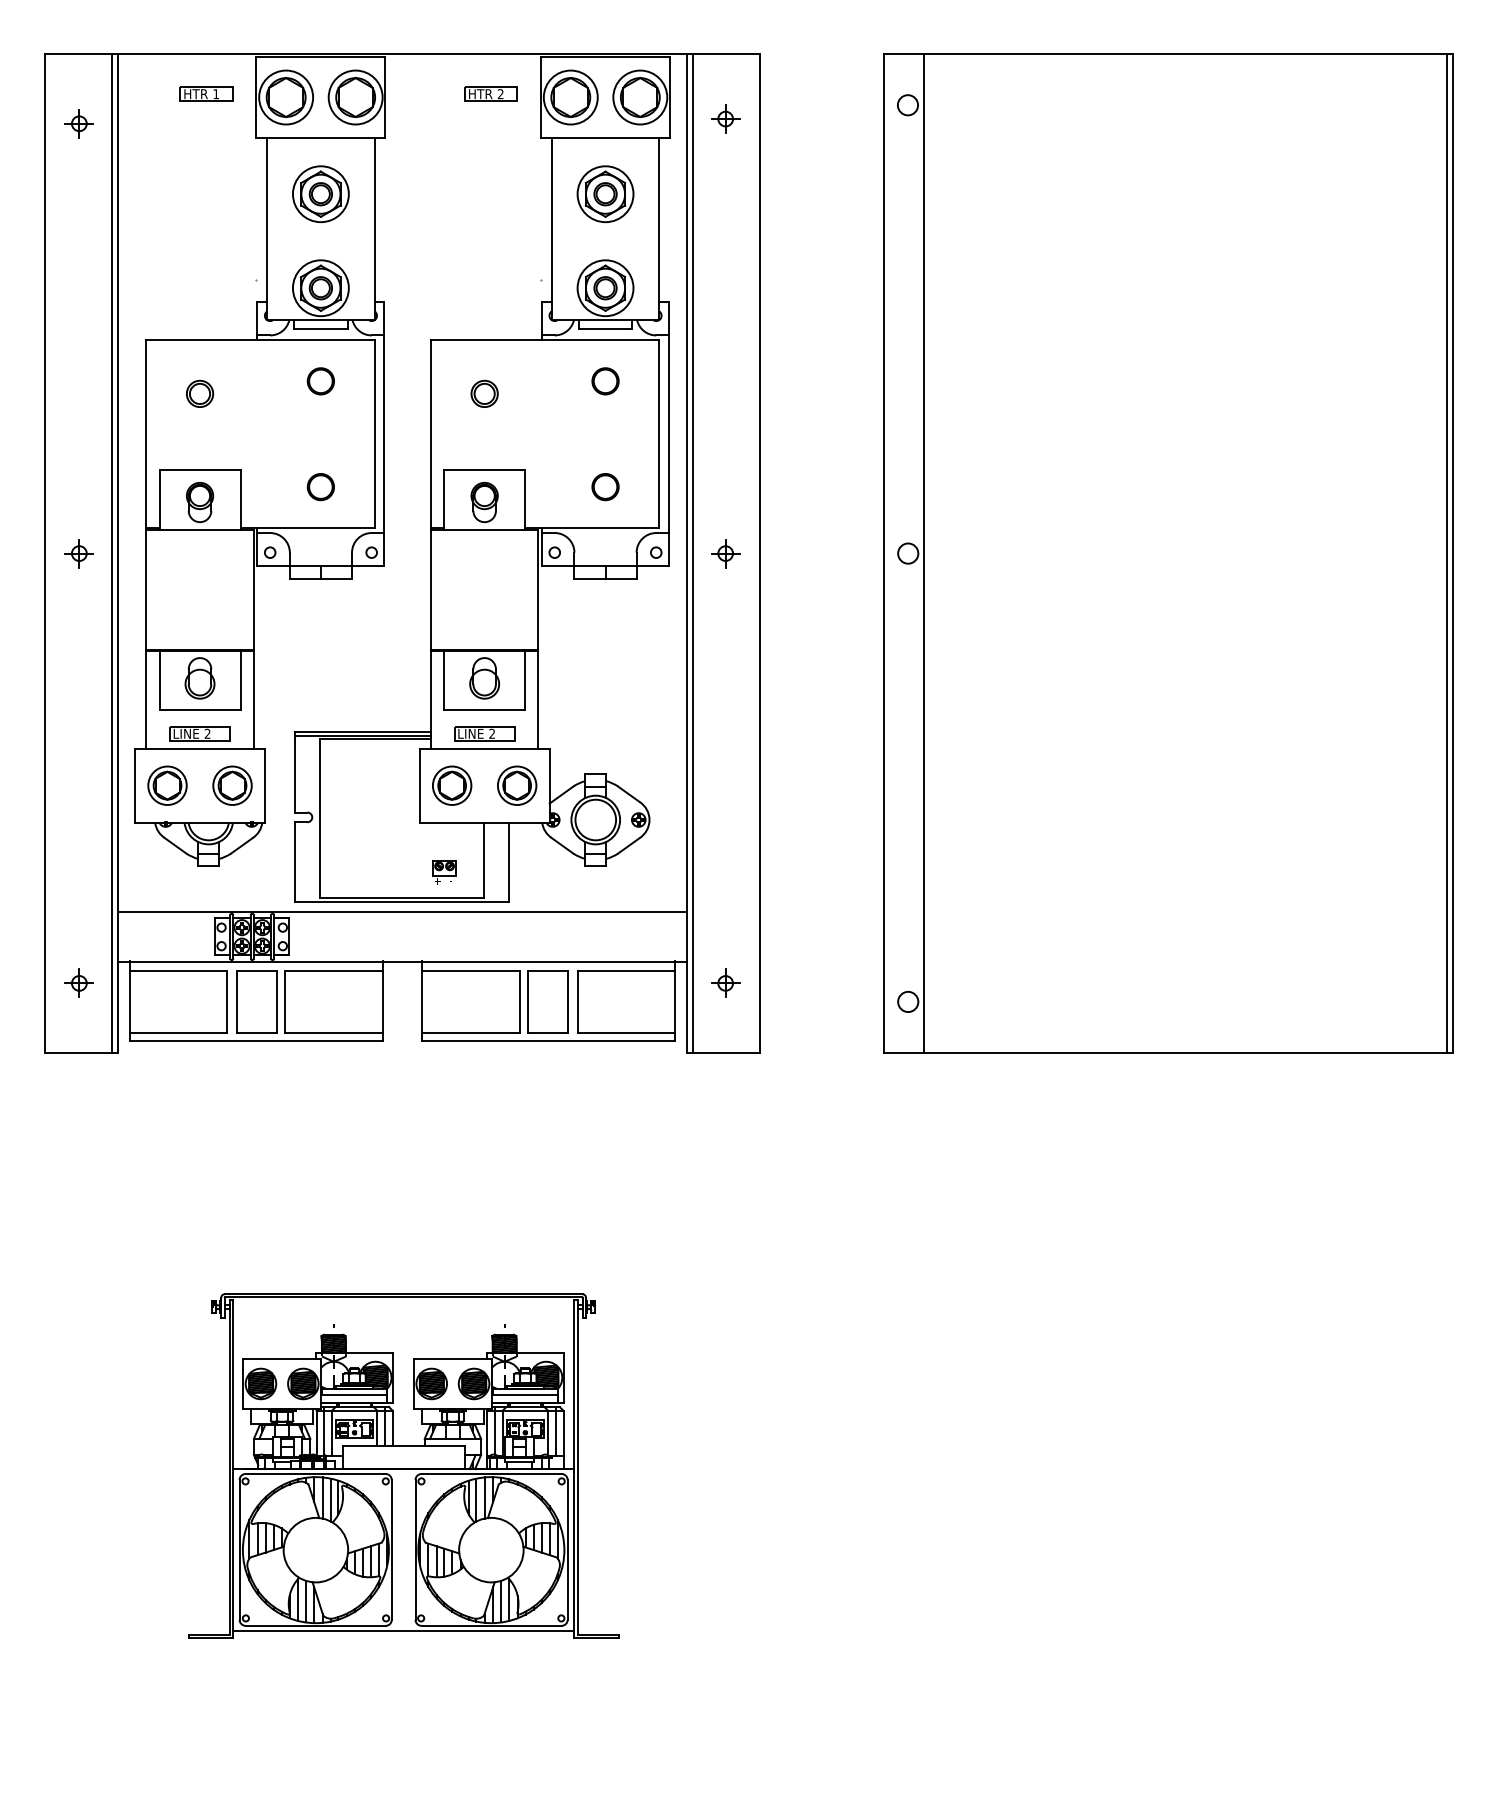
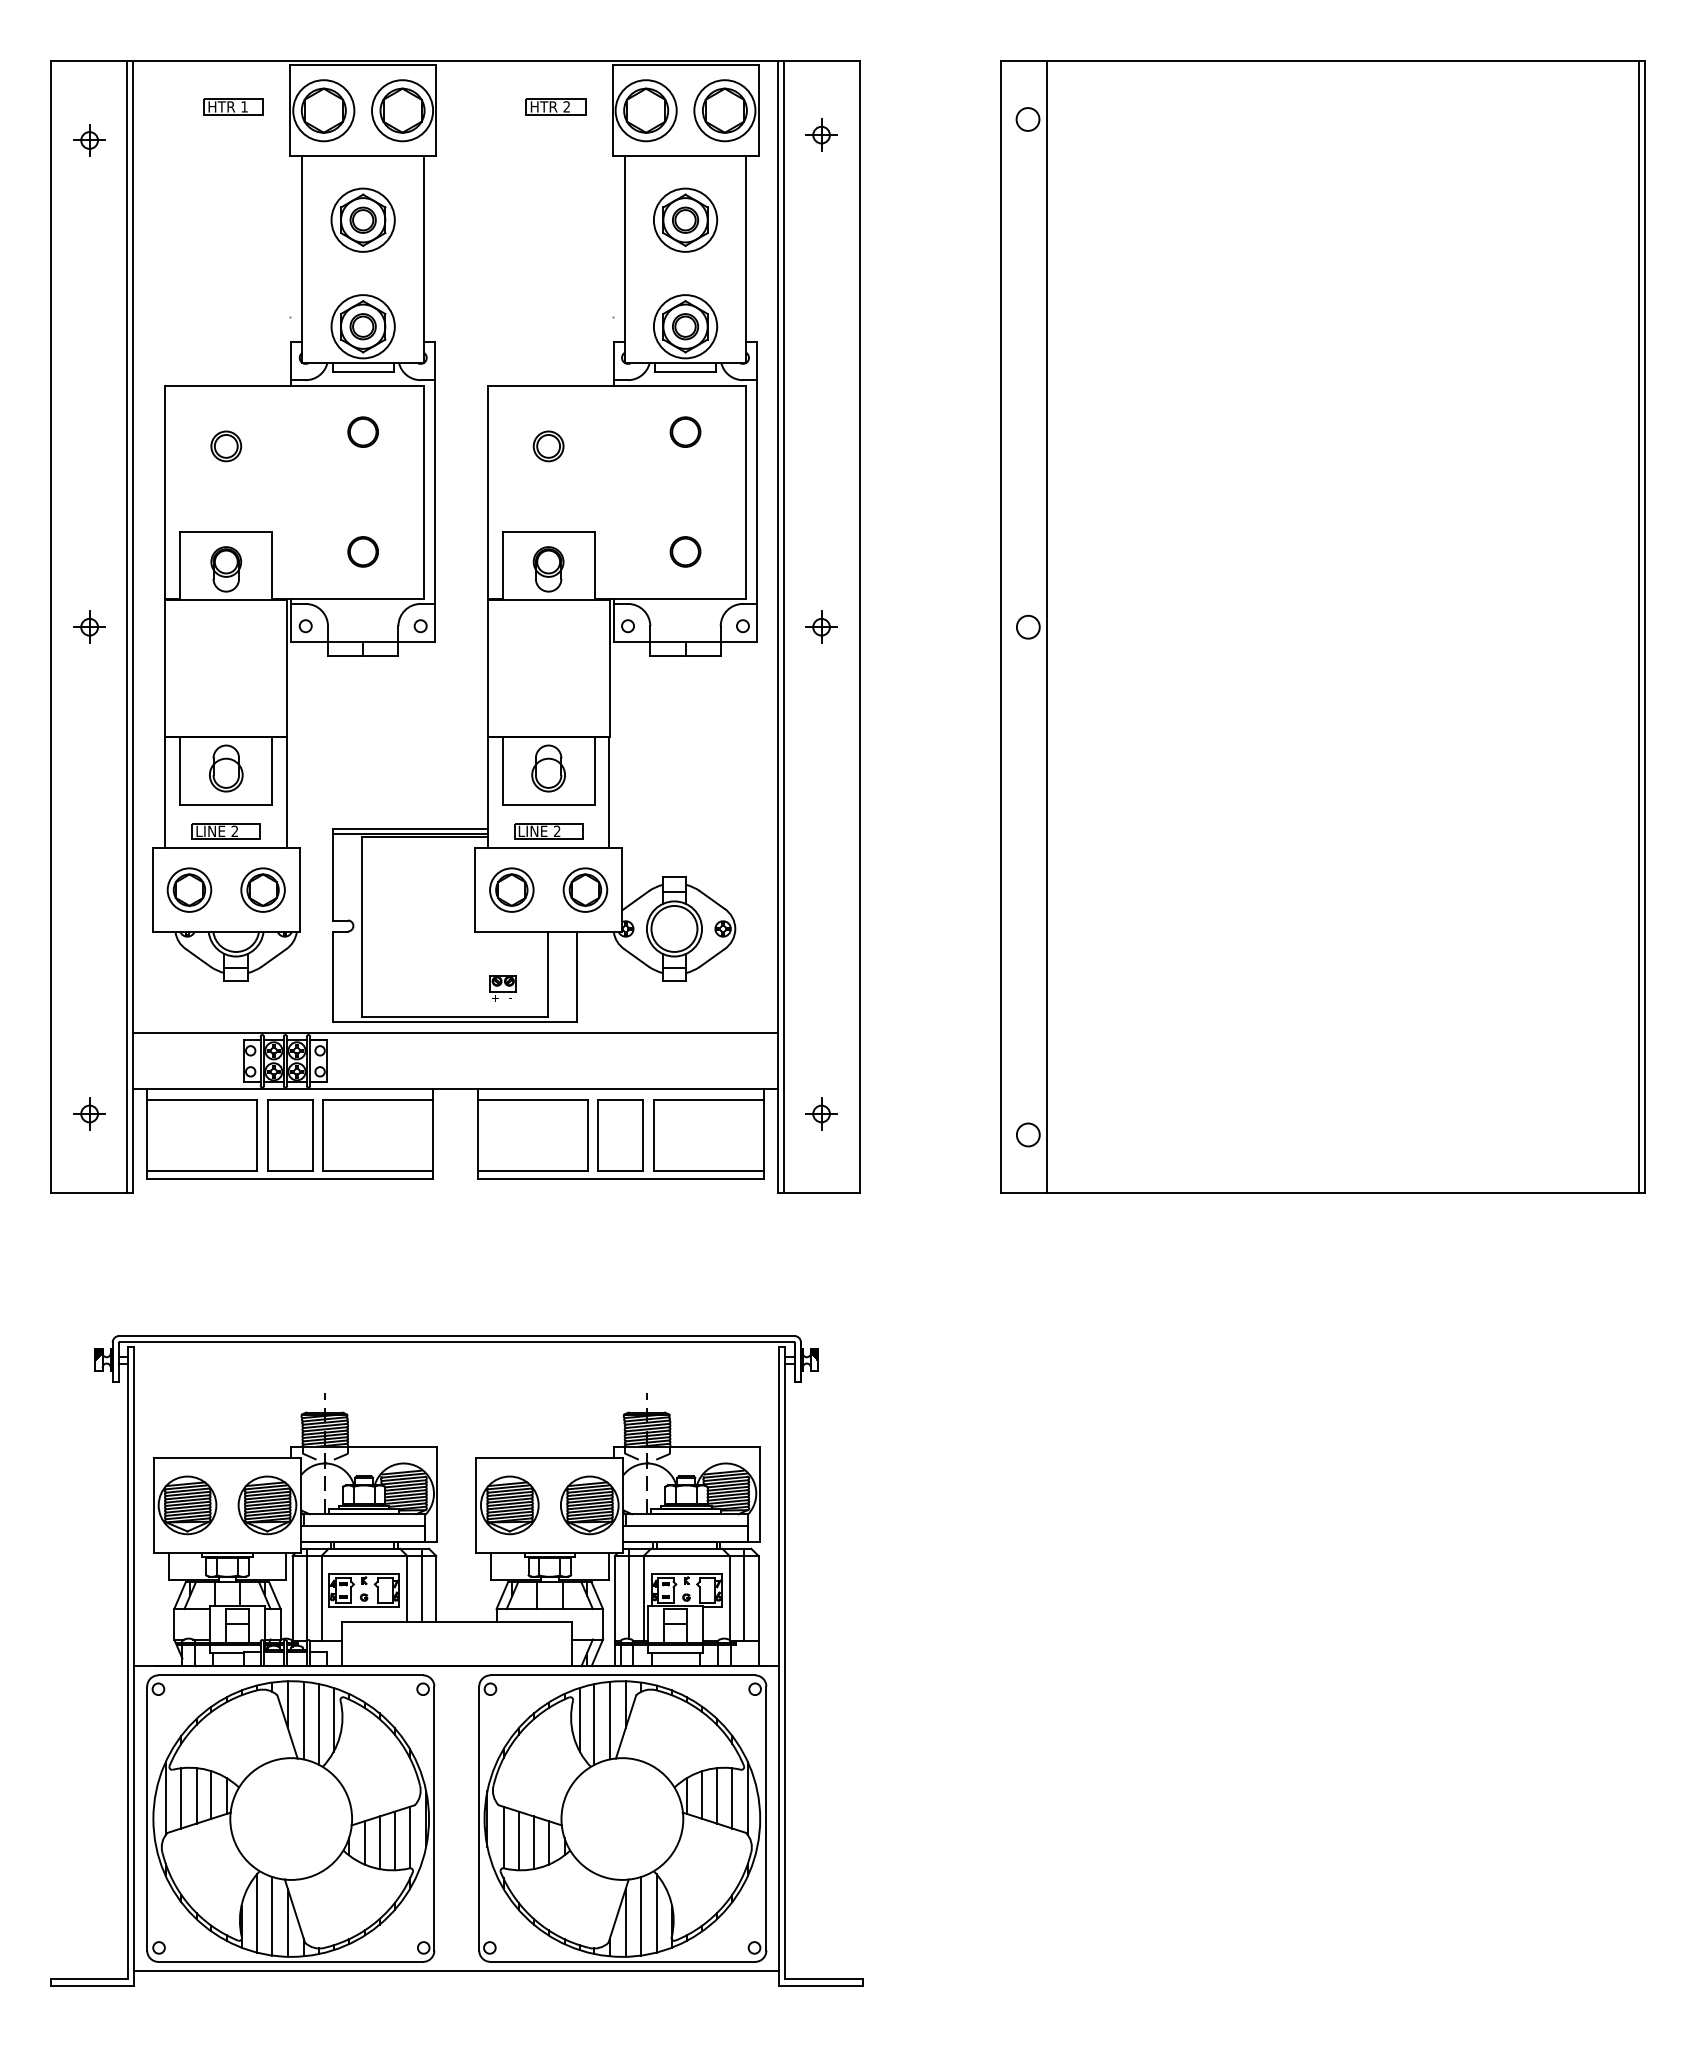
part: (403, 1465) -> (456, 1660), size x1.67

